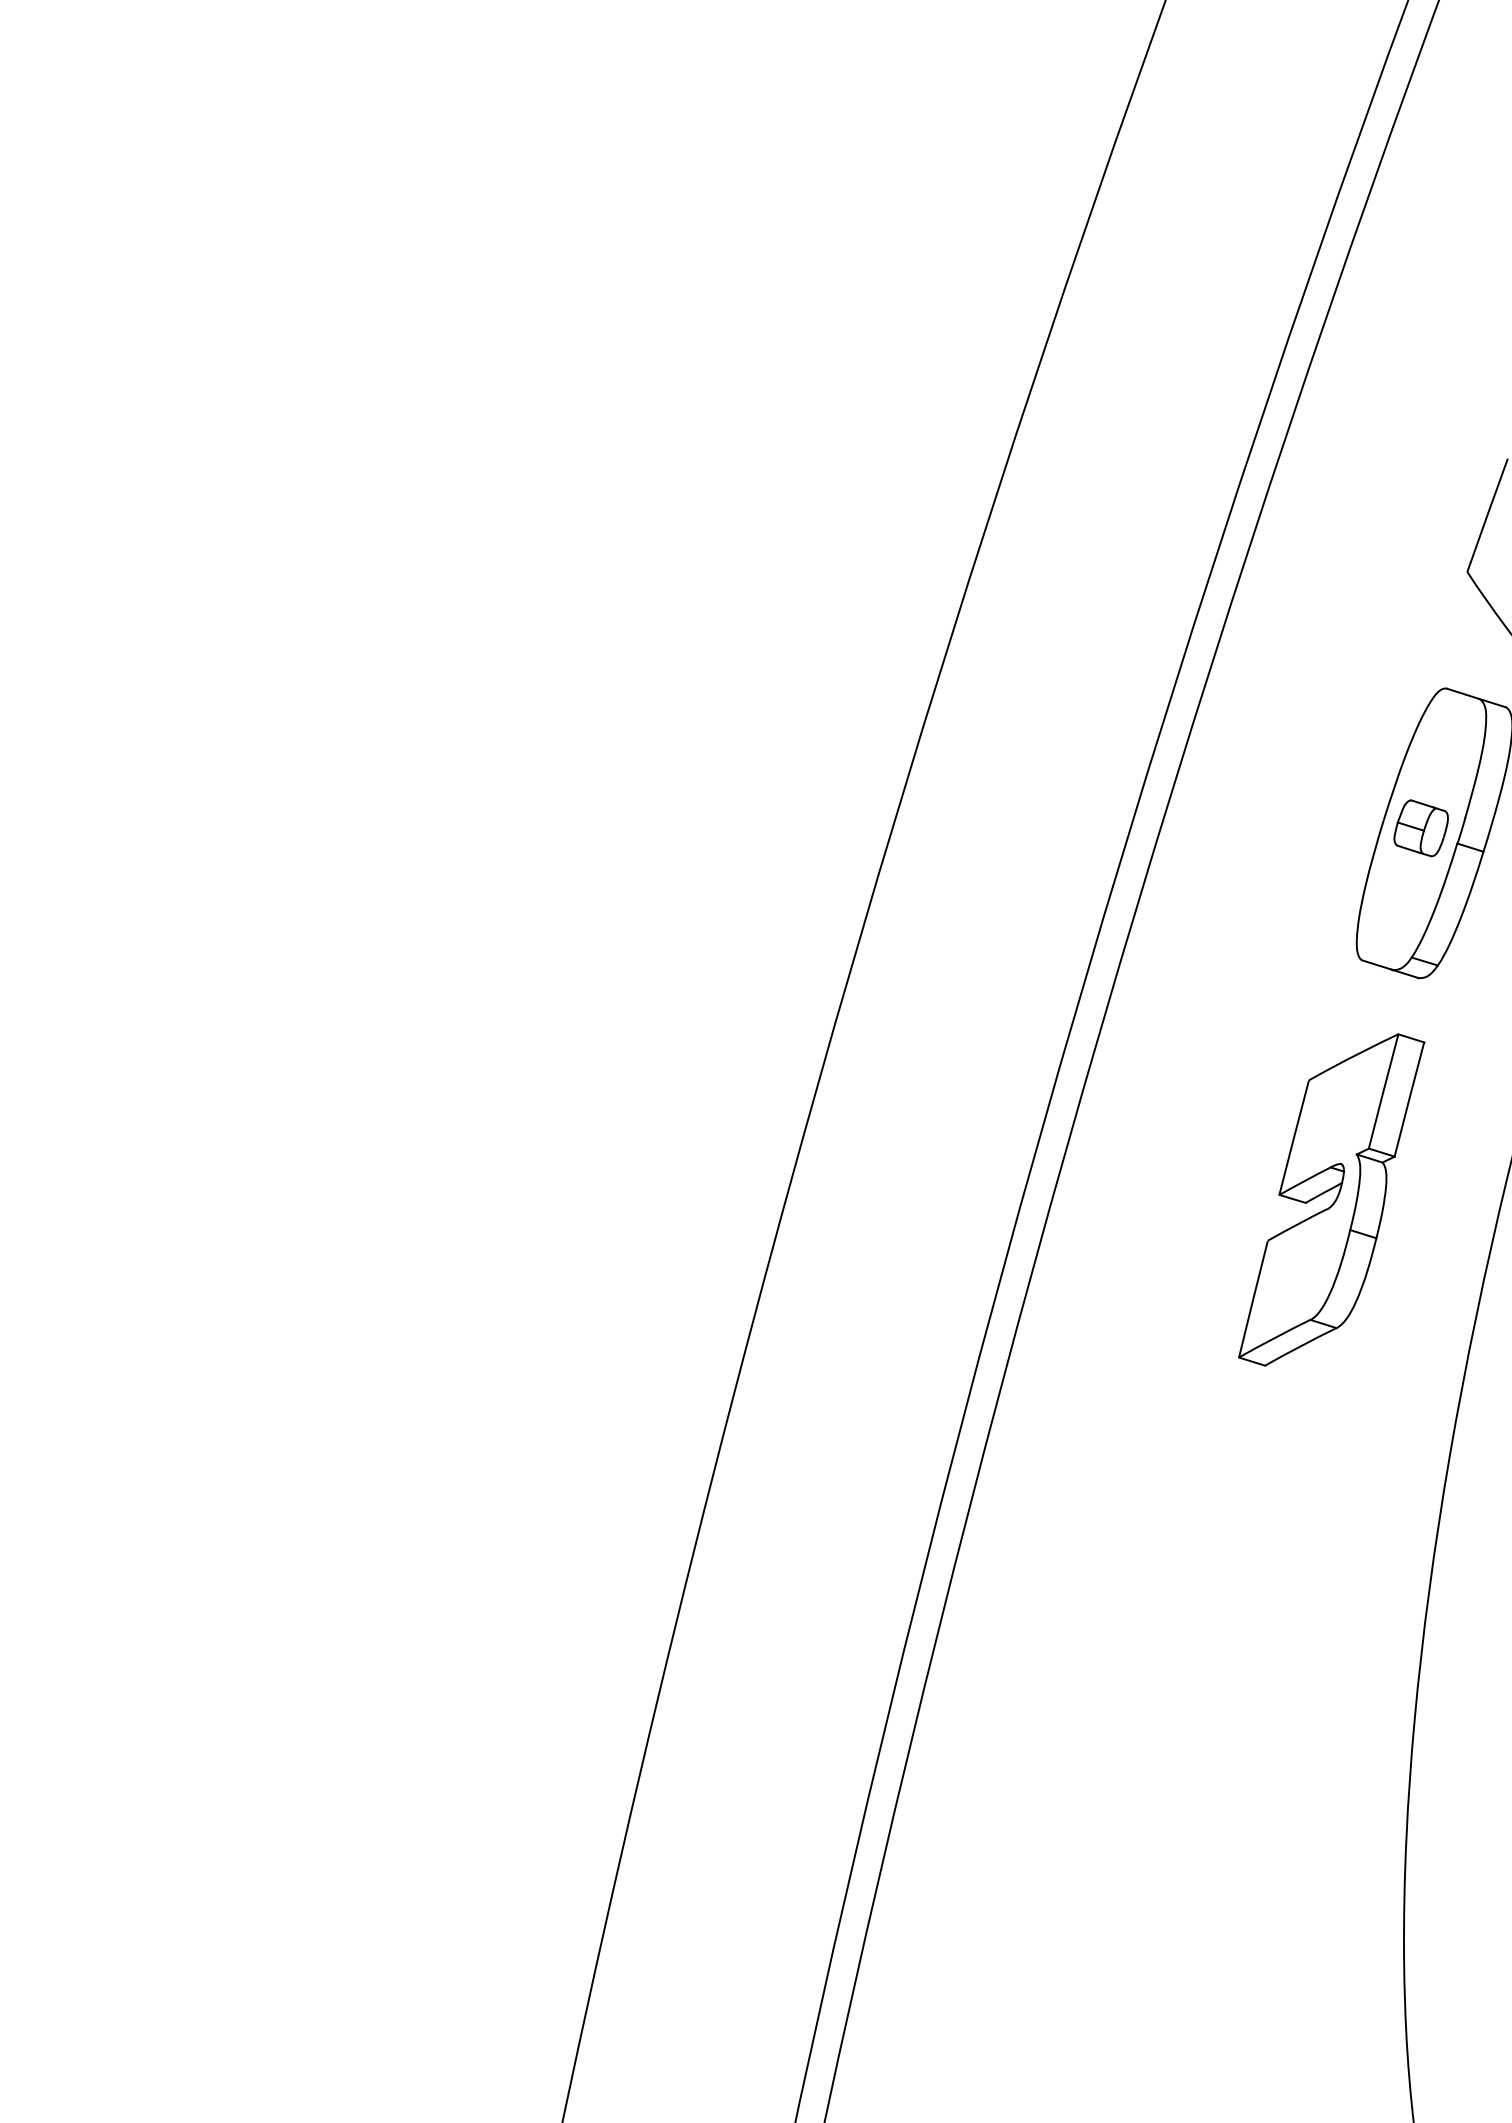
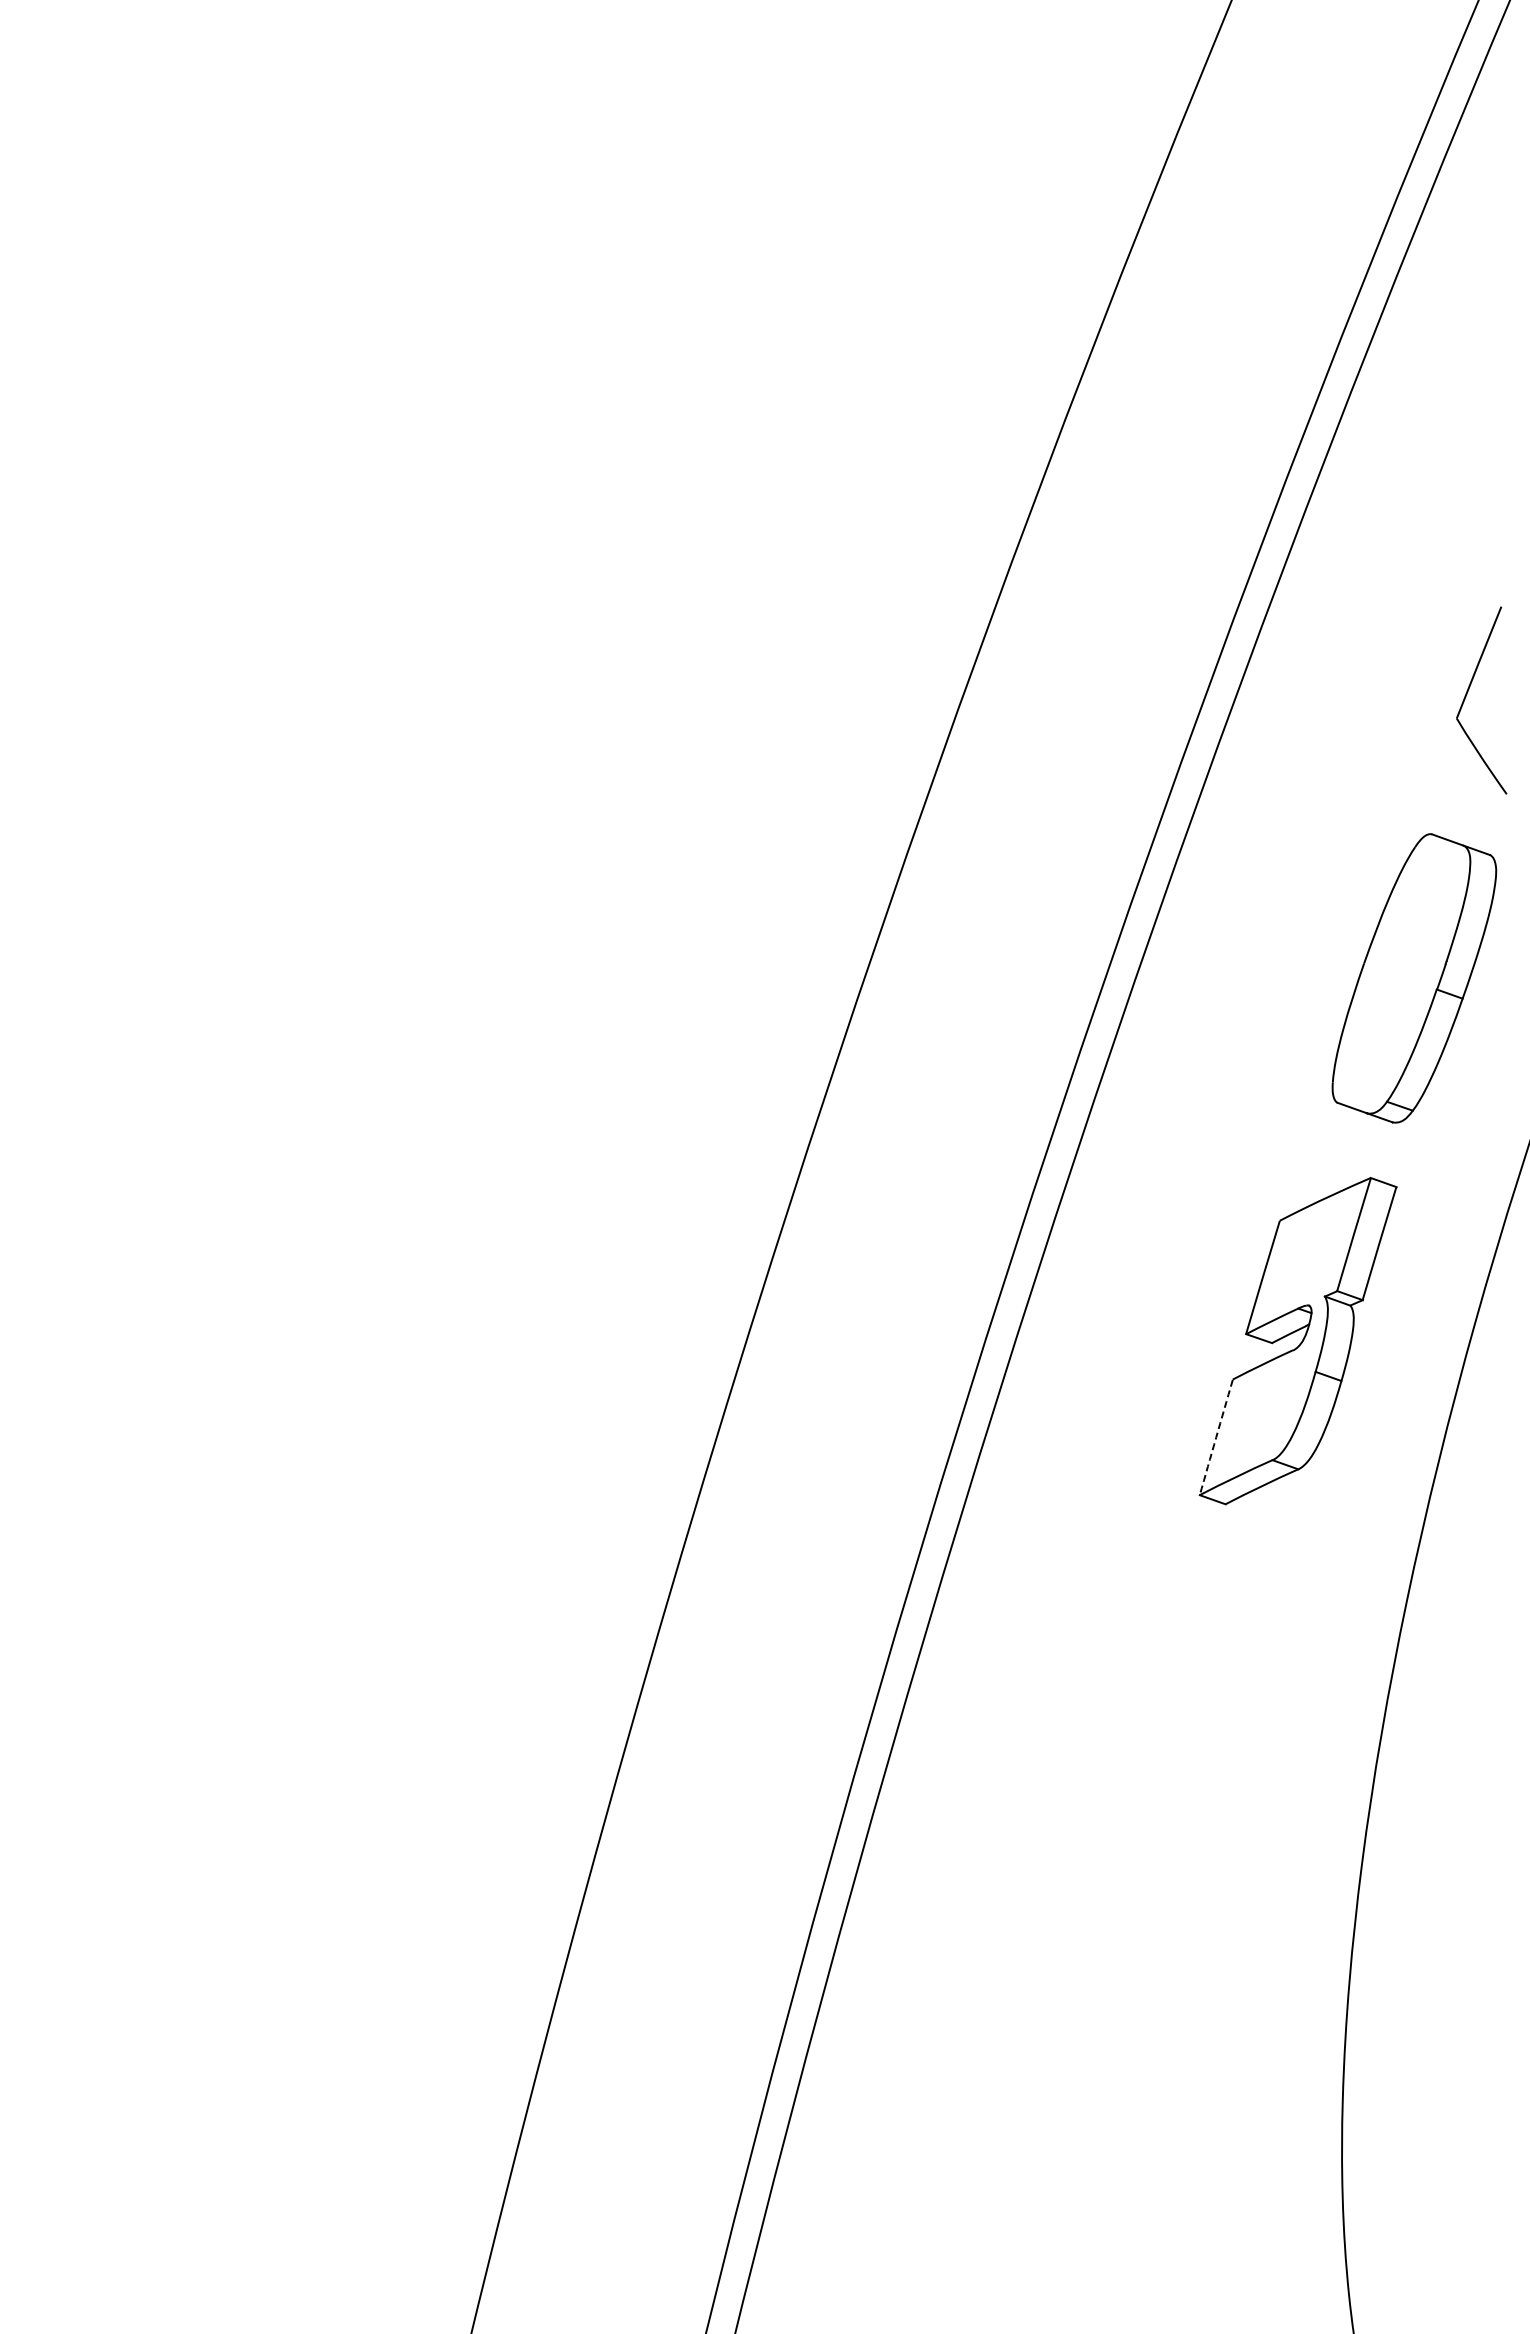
part: (1421, 827) -> (1401, 972), removed
arc: (1253, 1299) -> (1216, 1437), solid -> dashed

